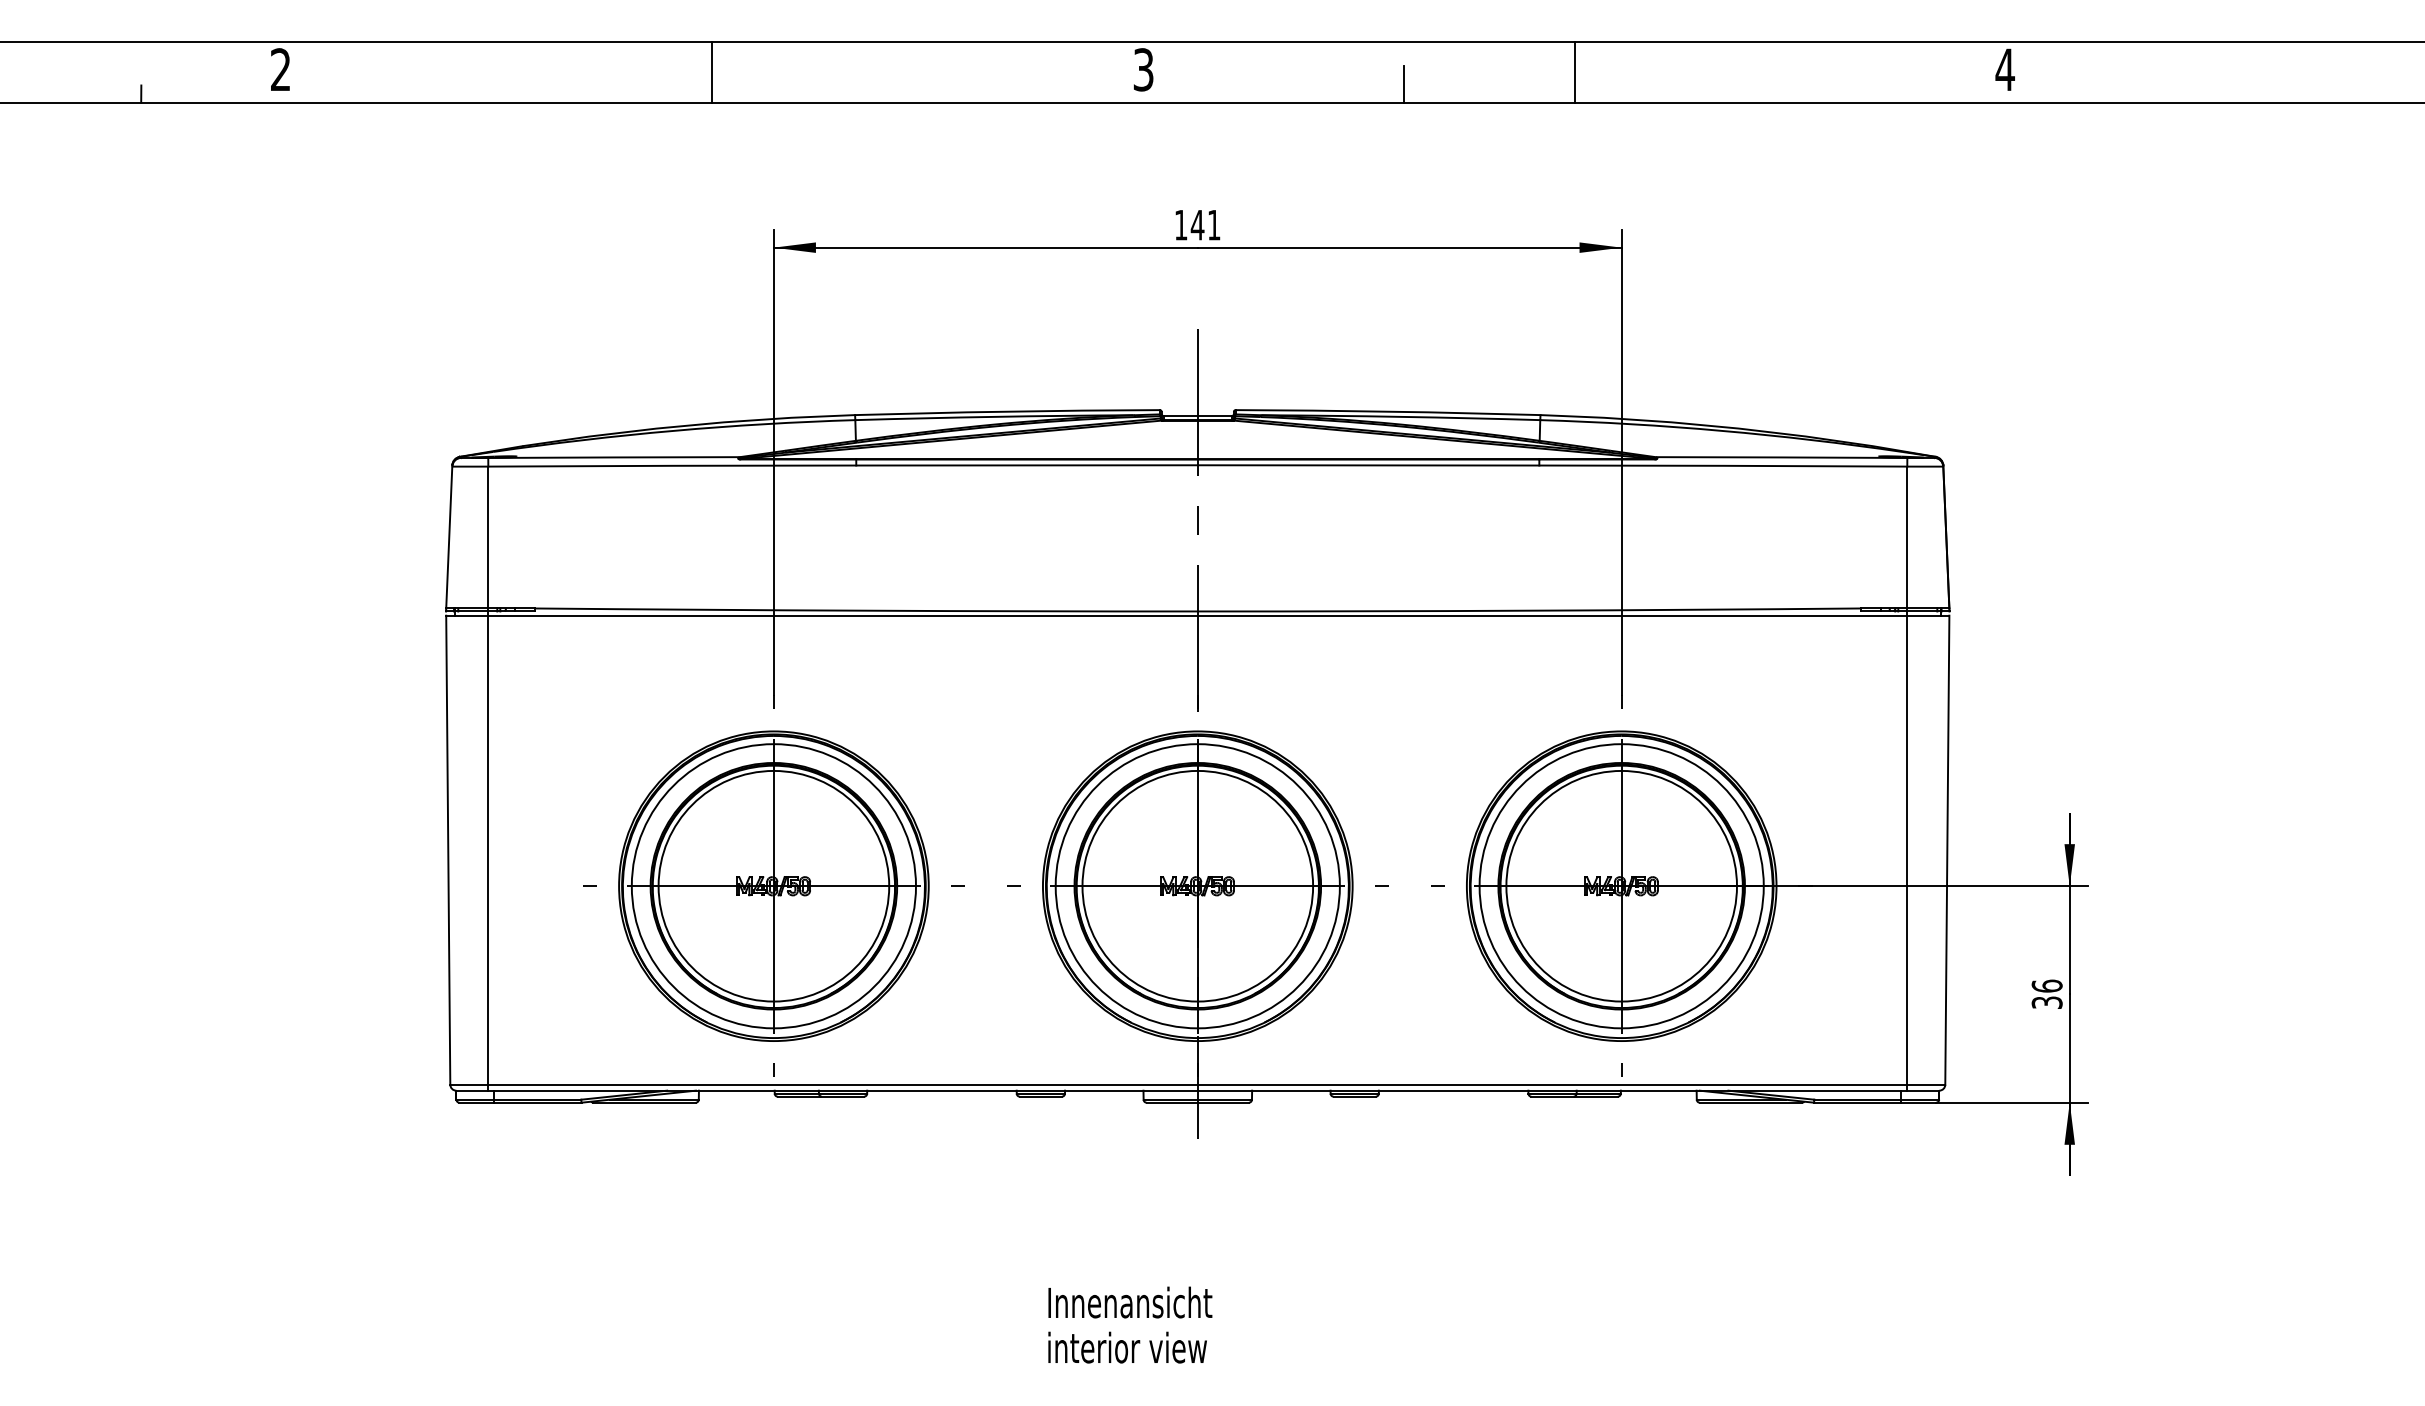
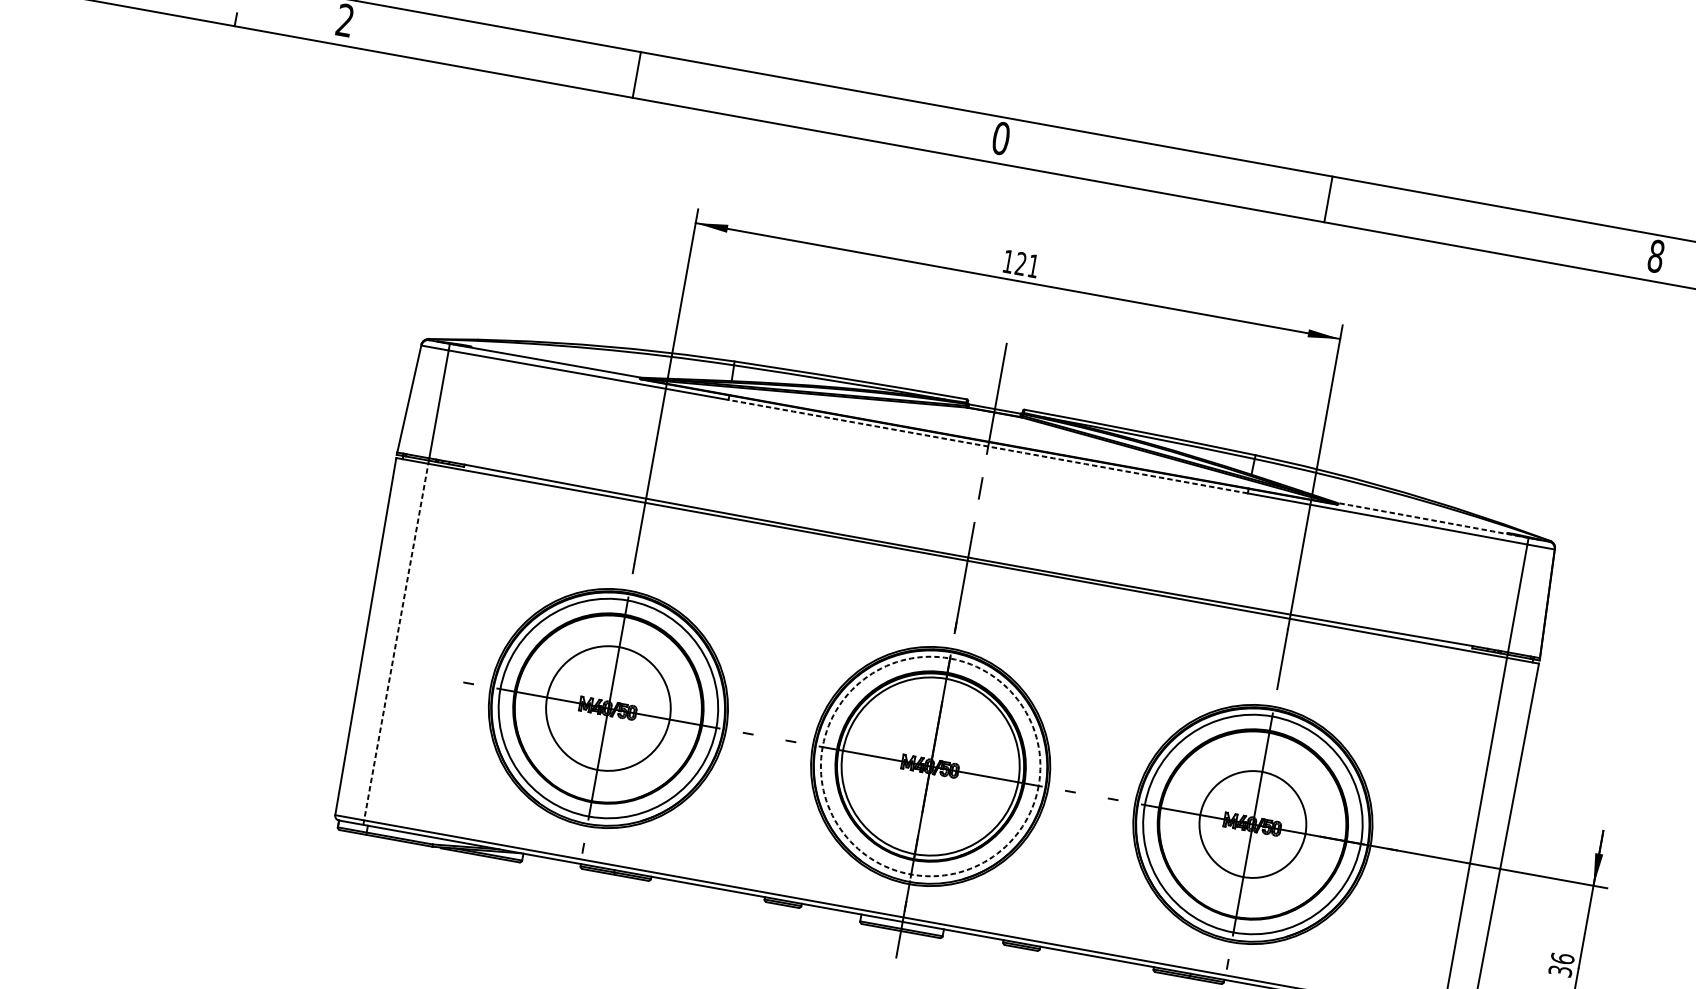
text: (1143, 69) -> (1001, 138), 3 -> 0
text: (2004, 69) -> (1655, 255), 4 -> 8
line: (711, 72) -> (636, 74), moved
line: (1403, 84) -> (1196, 185), removed
text: (1197, 224) -> (1020, 263), 141 -> 121
arc: (1781, 457) -> (1433, 520), solid -> dashed
arc: (1197, 465) -> (987, 446), solid -> dashed
line: (488, 852) -> (396, 643), solid -> dashed
circle: (773, 885) -> (608, 707), size x0.7
circle: (1621, 885) -> (1252, 823), size x0.6
circle: (1197, 886) -> (930, 766), solid -> dashed

